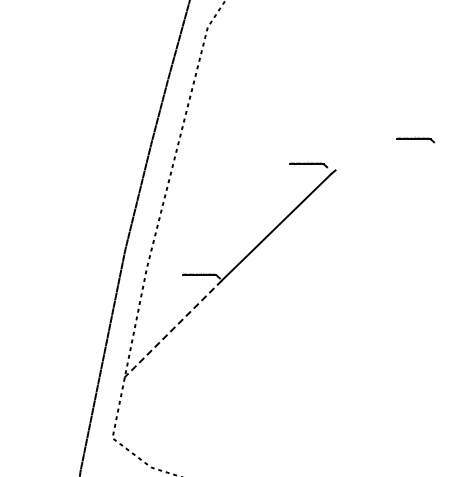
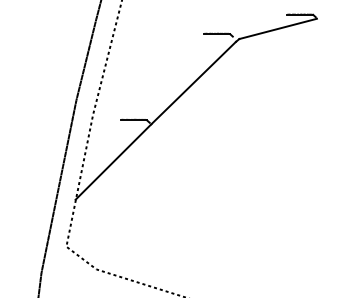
line: (385, 157) -> (278, 29), added
line: (173, 329) -> (113, 162), dashed -> solid

